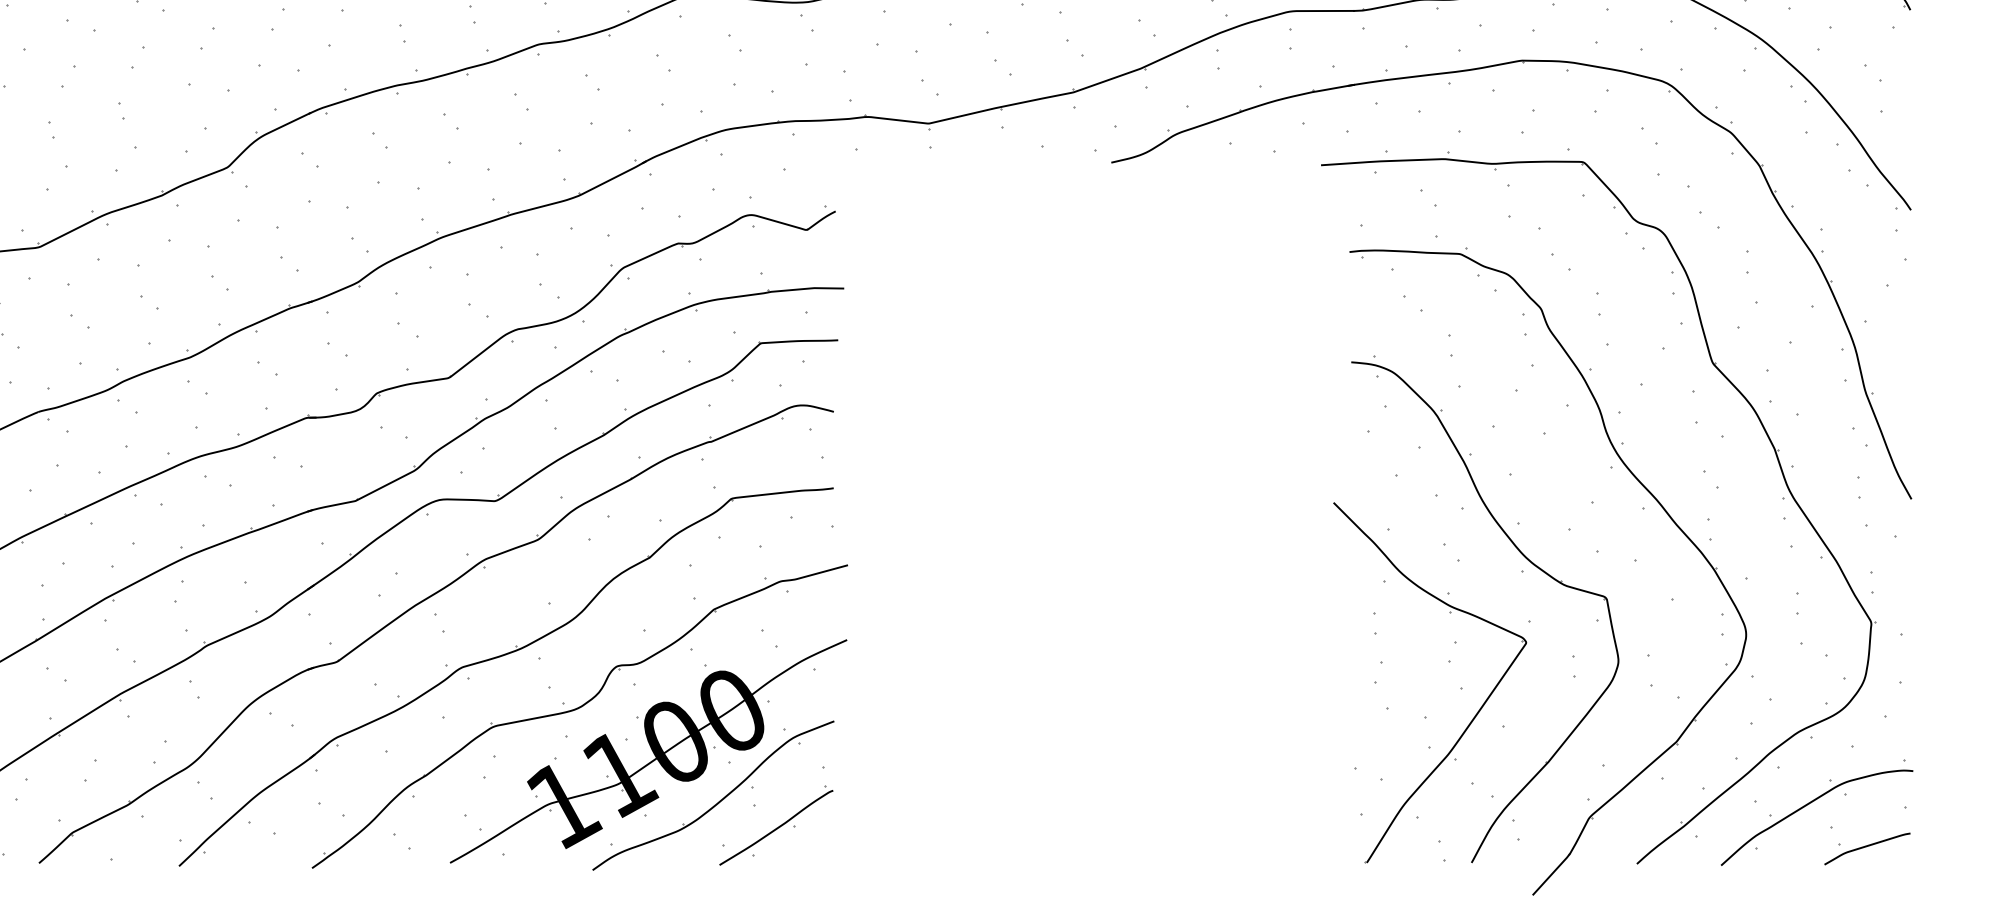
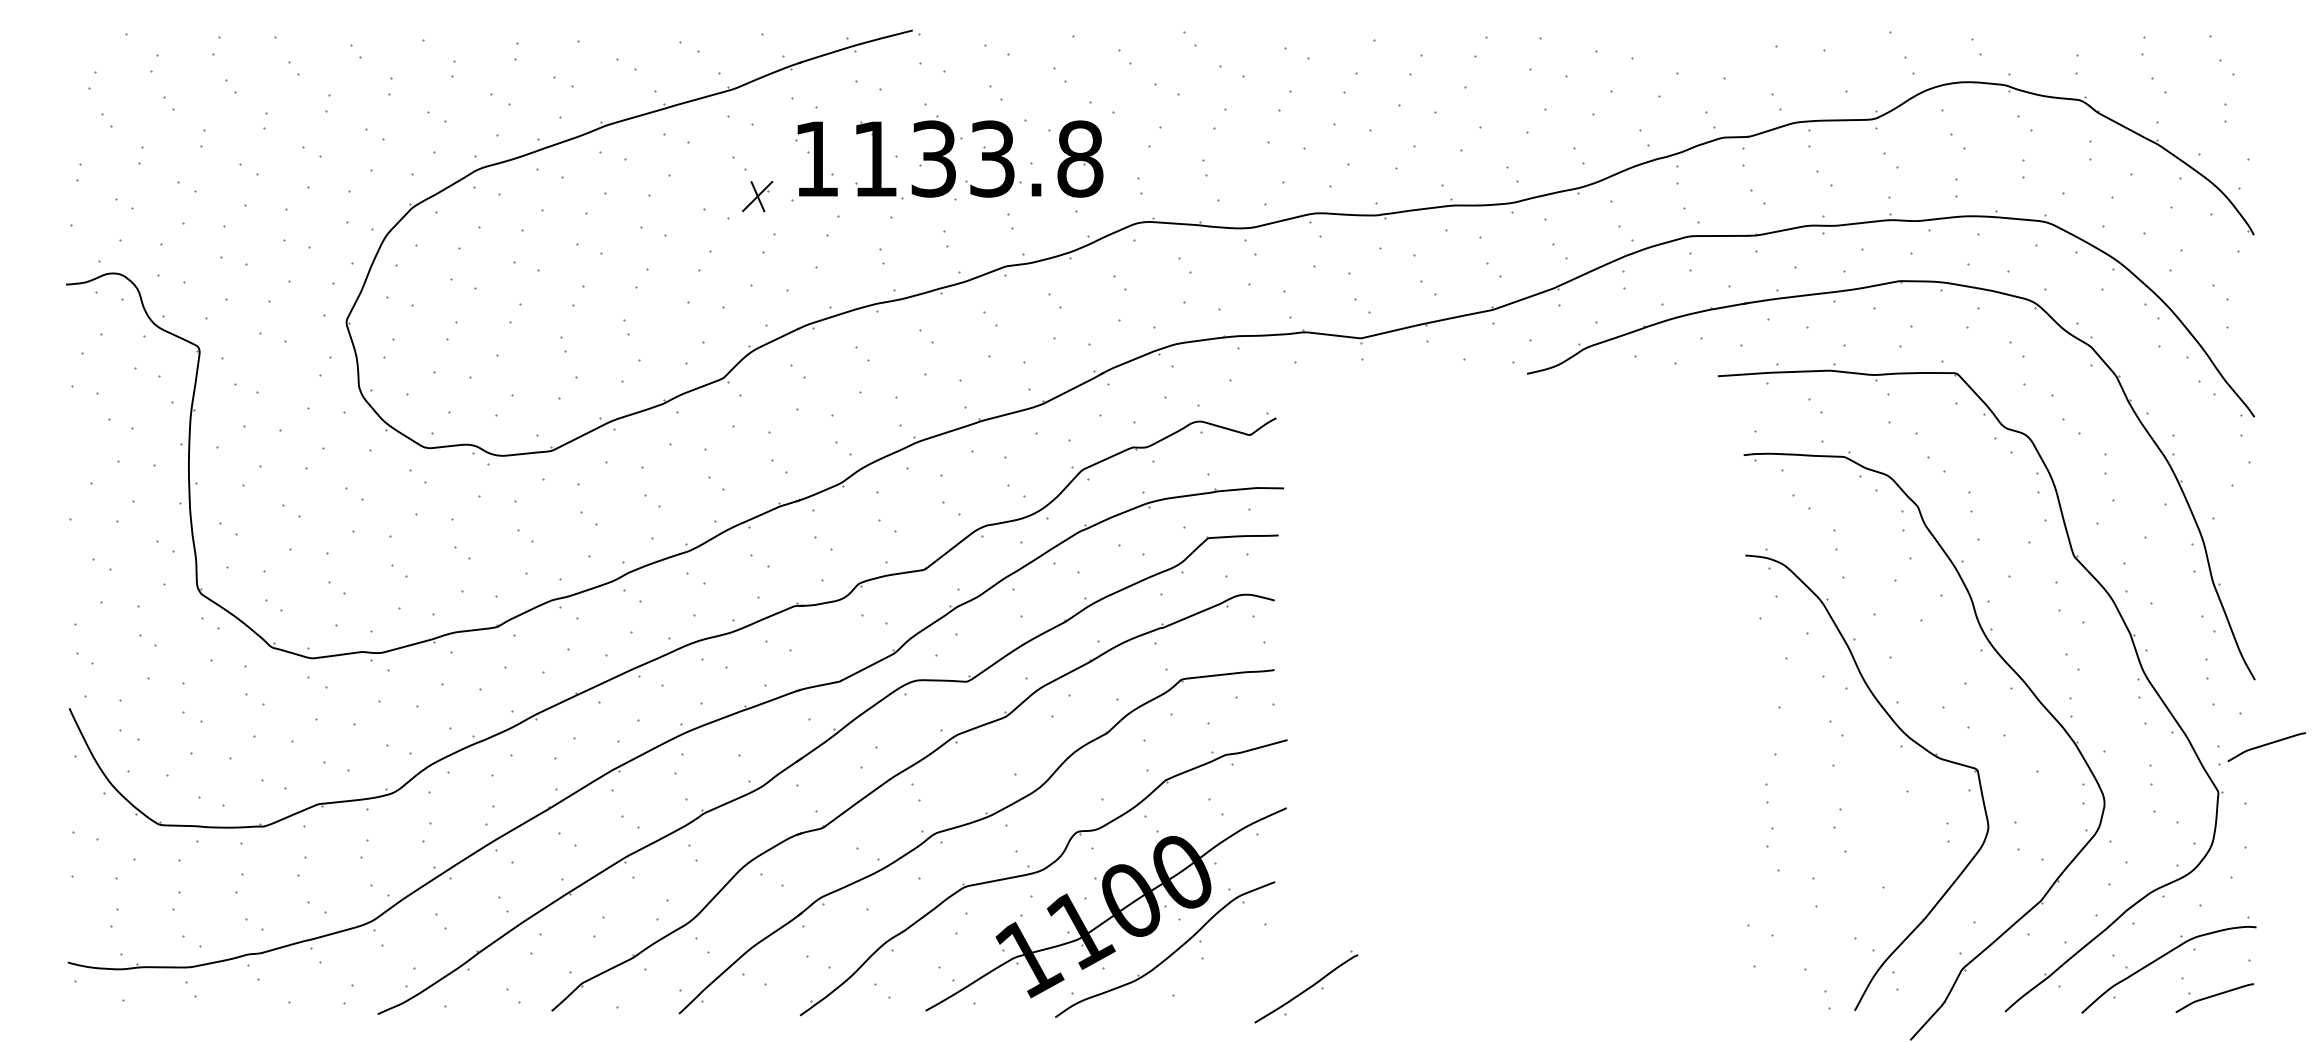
curve: (1924, 571) -> (2266, 745), added
part: (1474, 715) -> (1857, 876), removed
part: (776, 825) -> (1306, 986), moved

